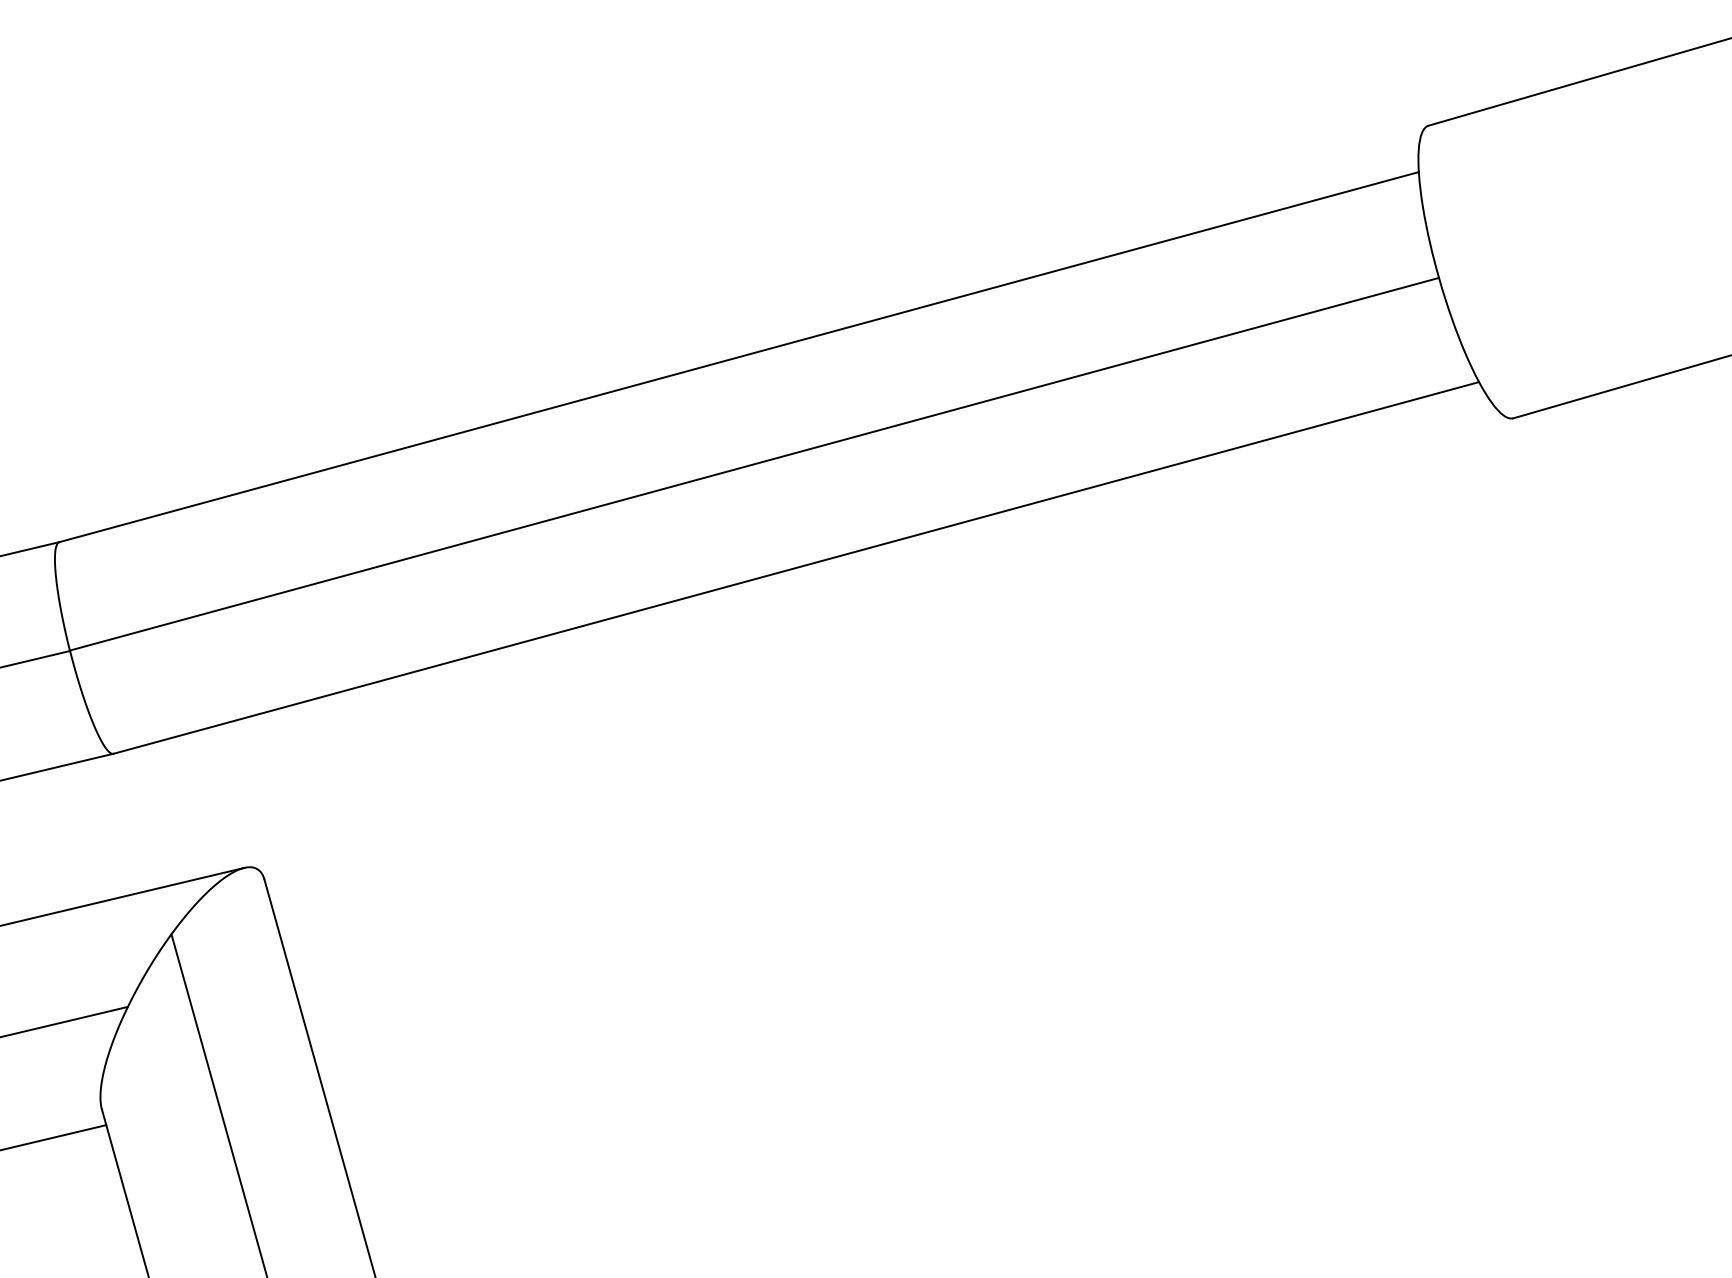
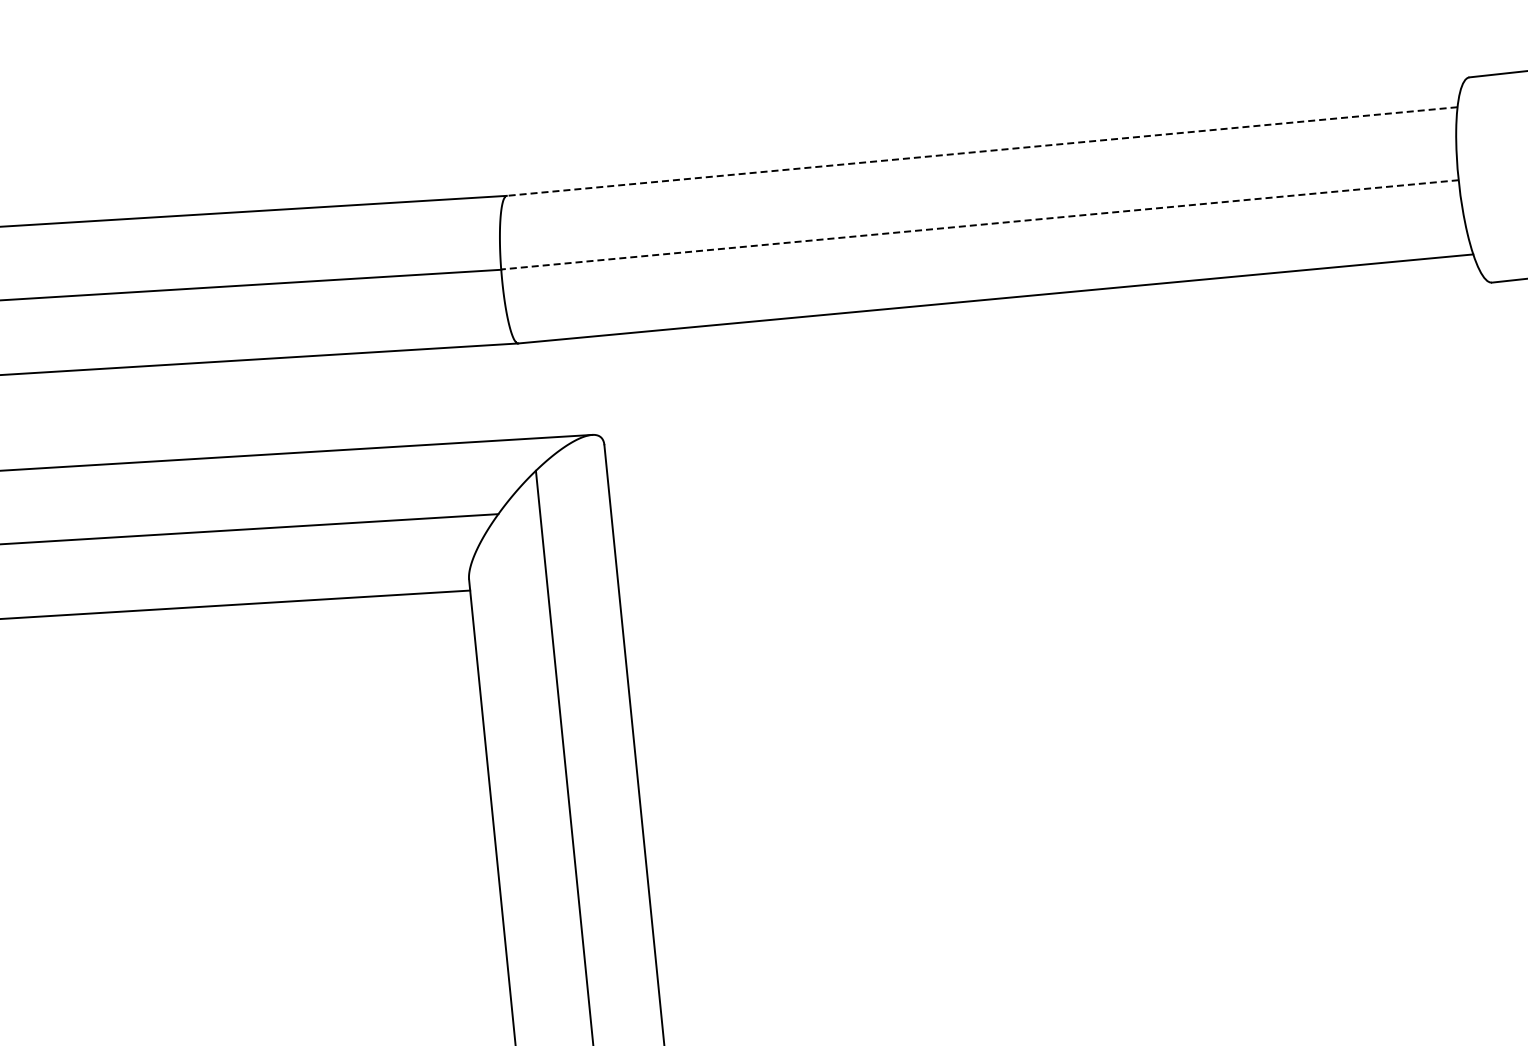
line: (738, 357) -> (981, 151), solid -> dashed
line: (753, 463) -> (979, 224), solid -> dashed

